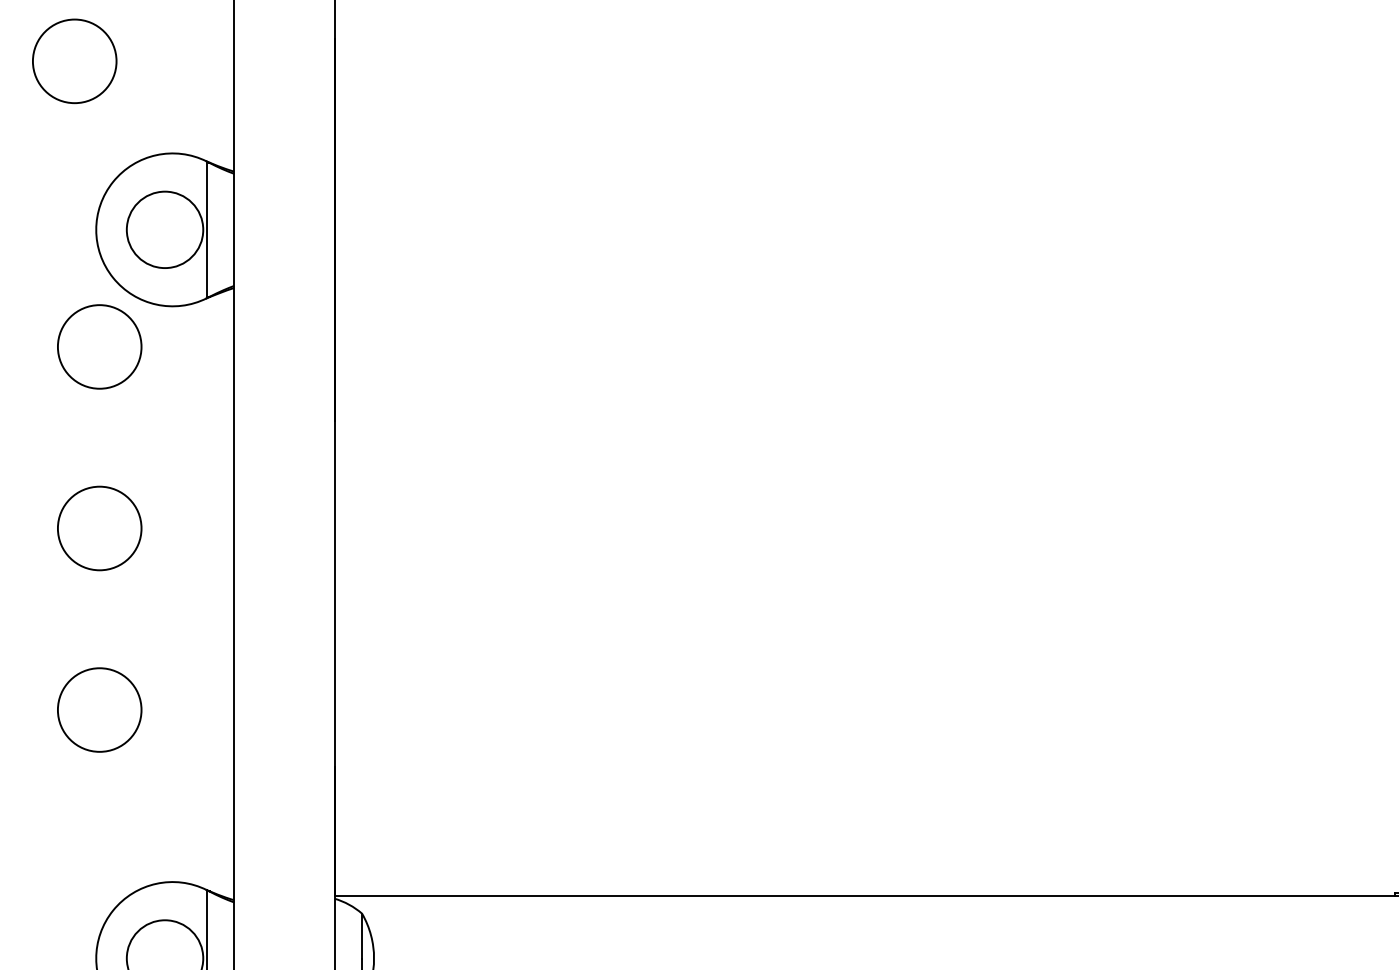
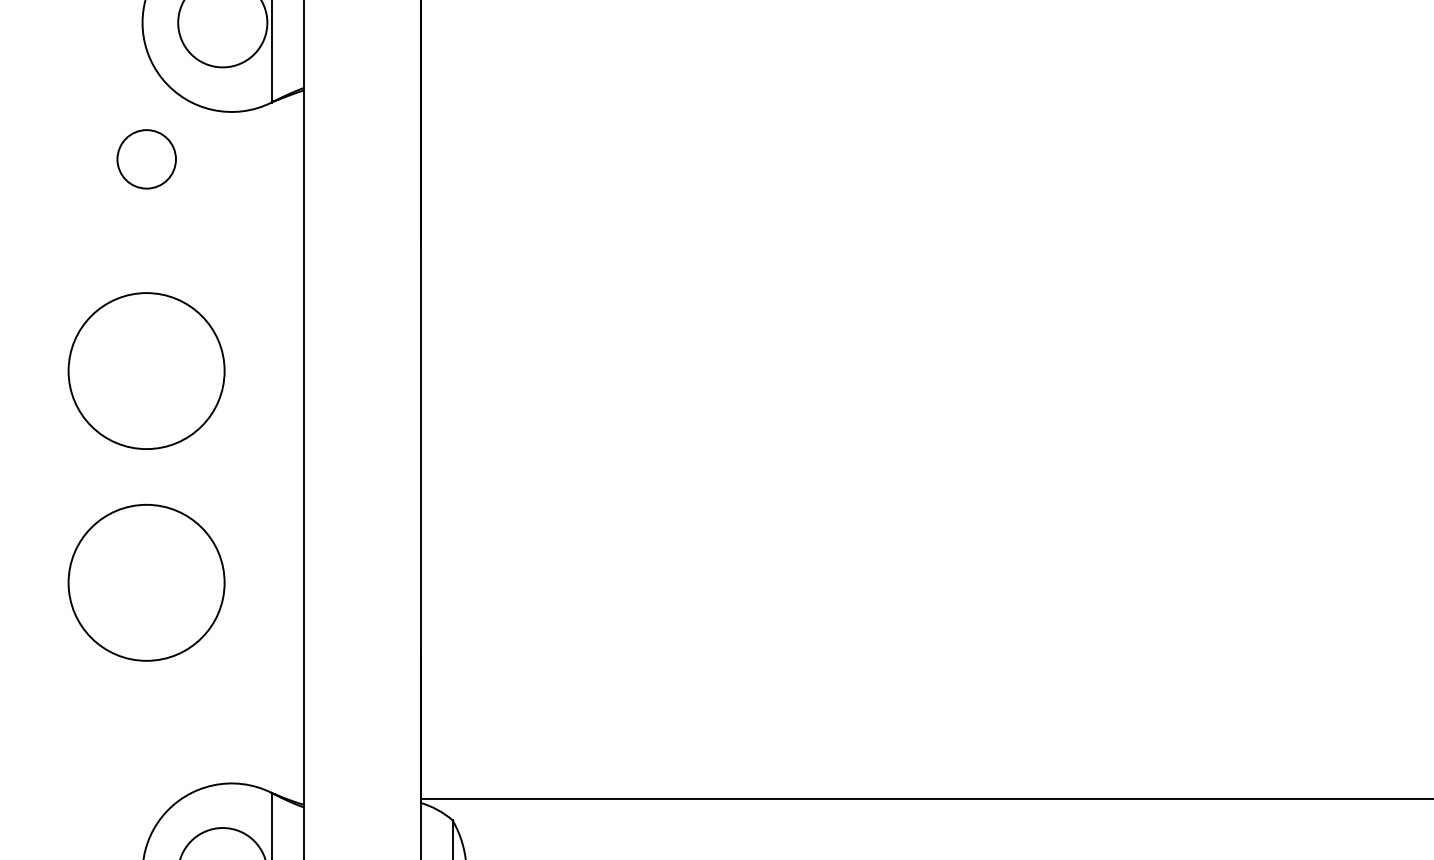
circle: (99, 346) -> (146, 158), size x0.6
circle: (99, 528) -> (146, 371), size x1.6
circle: (99, 709) -> (146, 582), size x1.6

